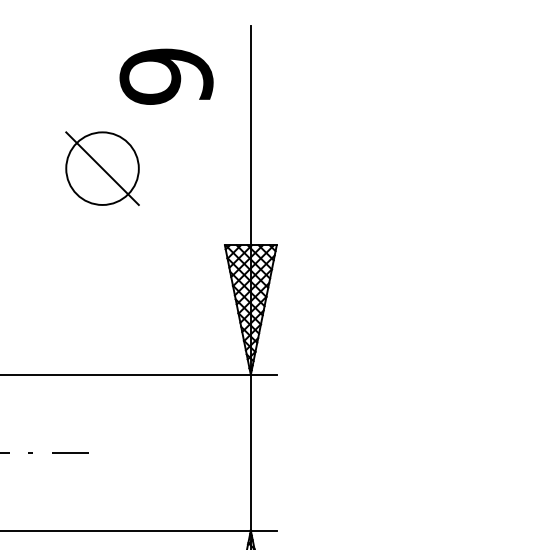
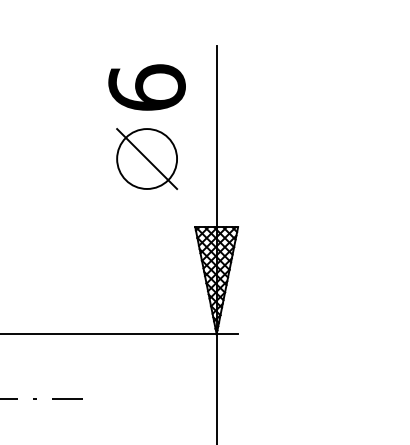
text: (166, 75) -> (147, 87), 9 -> 6
part: (102, 168) -> (147, 158), moved

